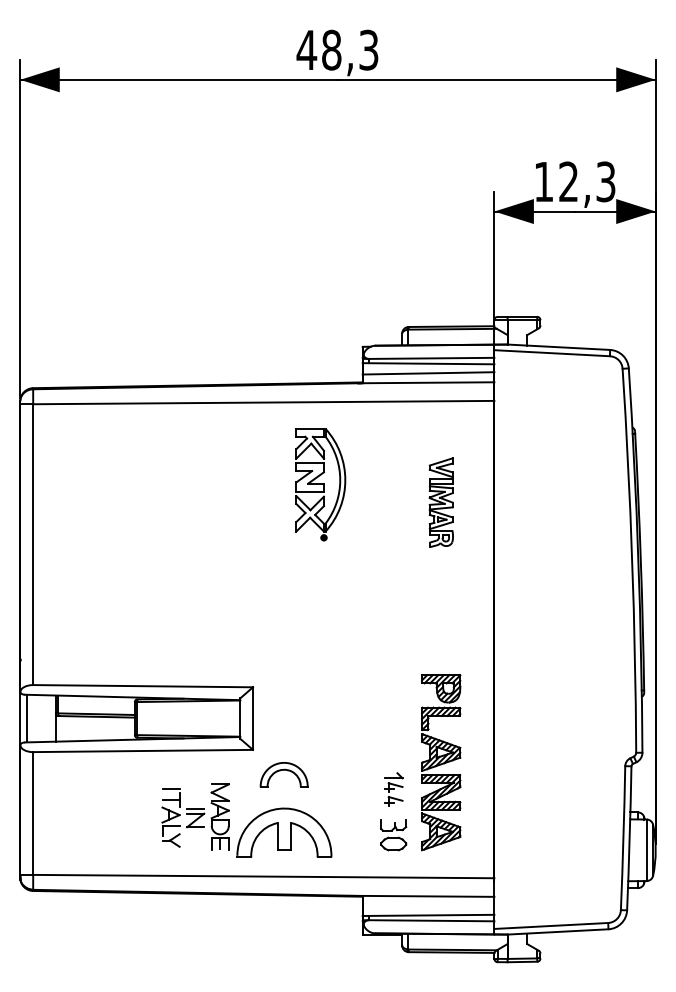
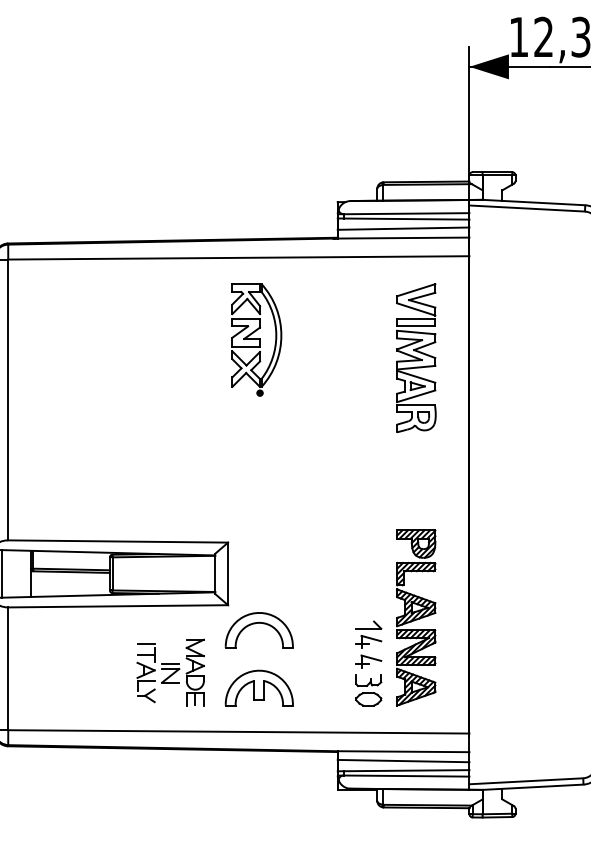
part: (320, 484) -> (256, 339), moved
part: (441, 502) -> (416, 357), size x1.67
part: (283, 774) -> (258, 629), size x1.43
part: (393, 789) -> (368, 644), size x1.43
part: (283, 832) -> (258, 687), size x0.71
line: (428, 905) -> (403, 760), added

